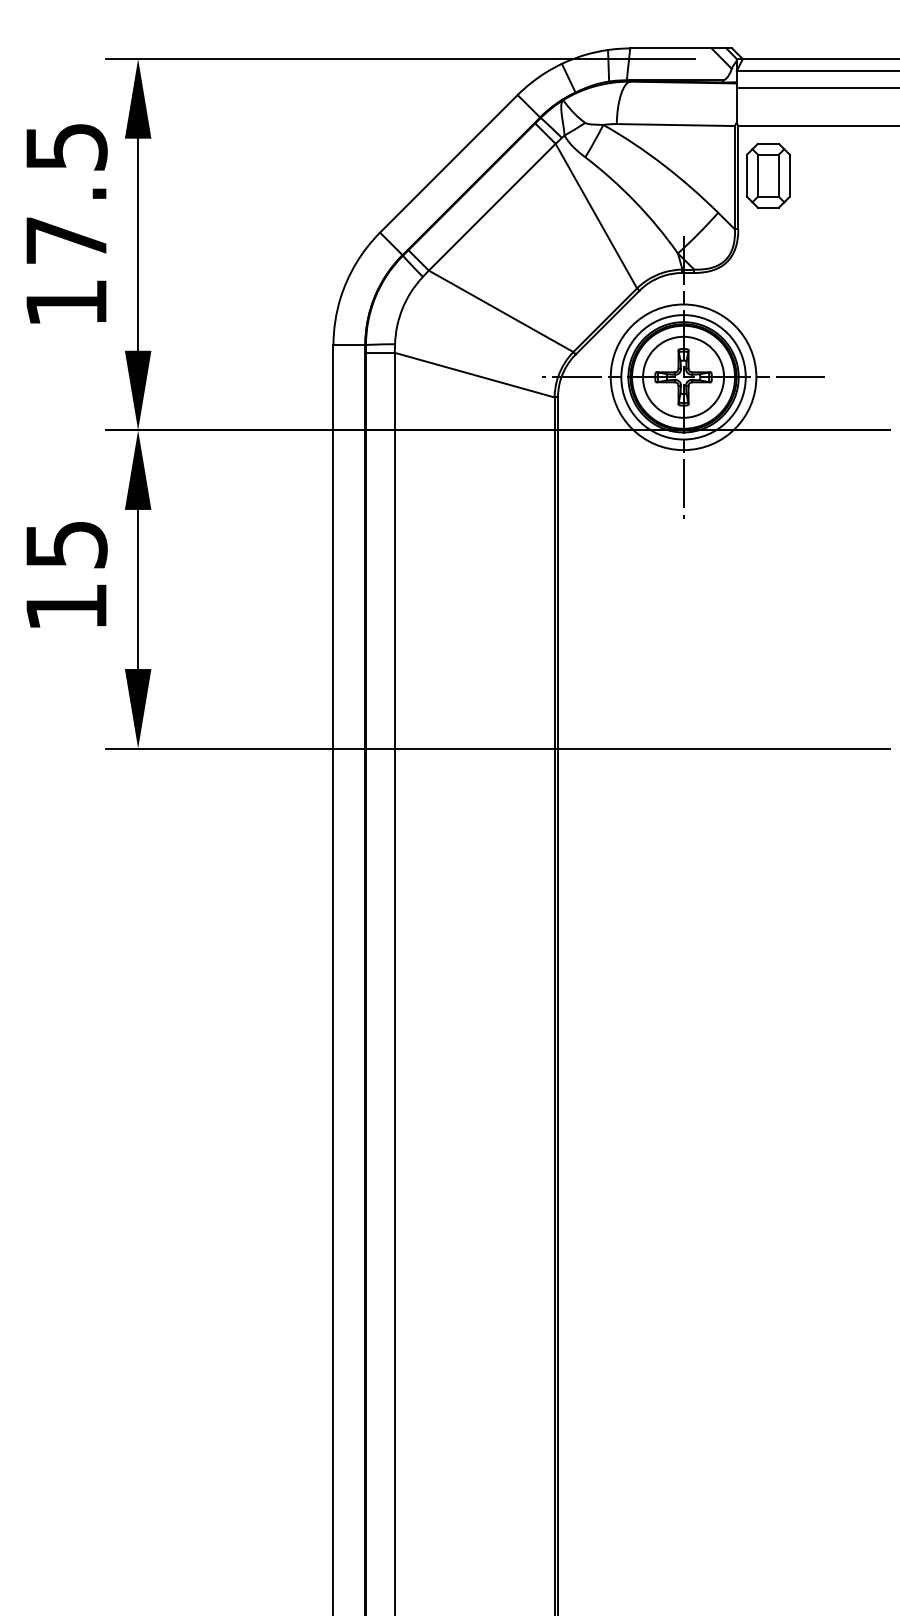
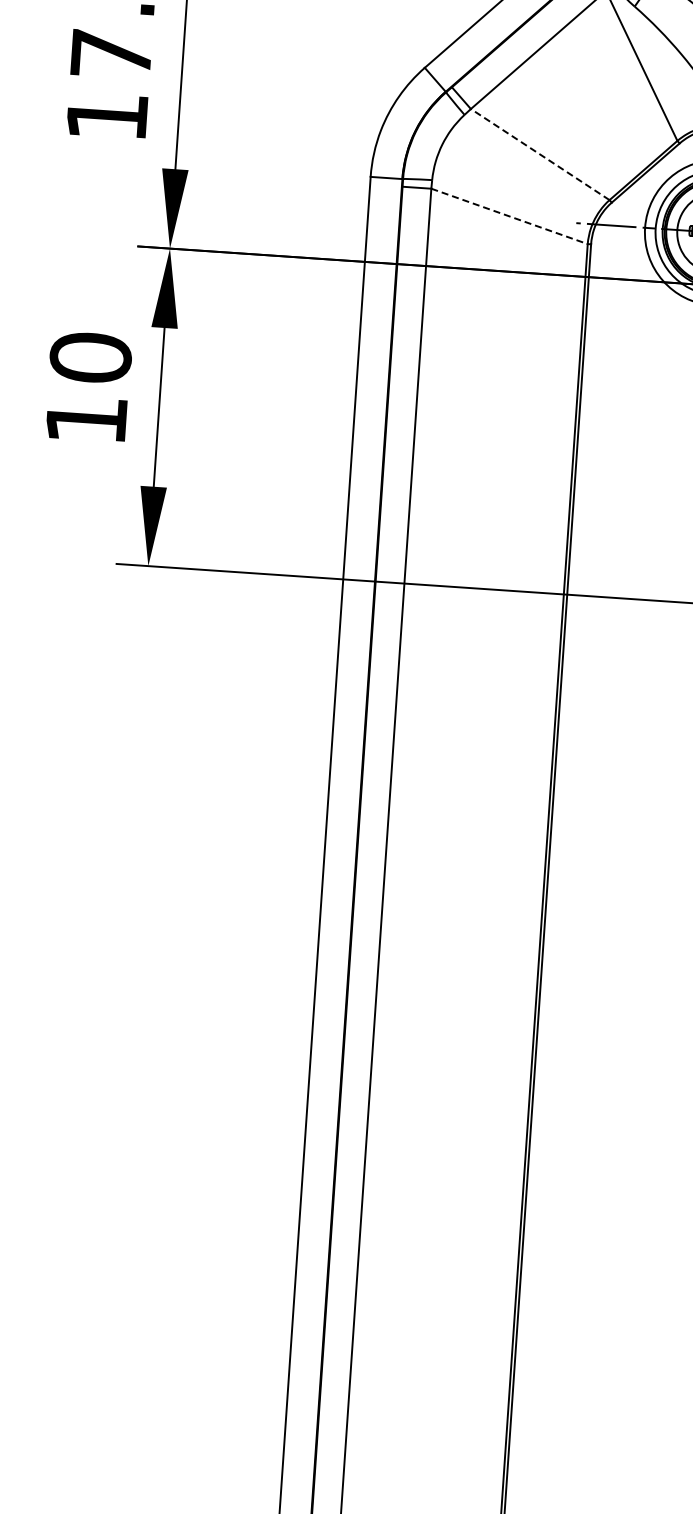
line: (501, 311) -> (540, 154), solid -> dashed
line: (474, 375) -> (509, 216), solid -> dashed
text: (66, 544) -> (90, 357), 15 -> 10

